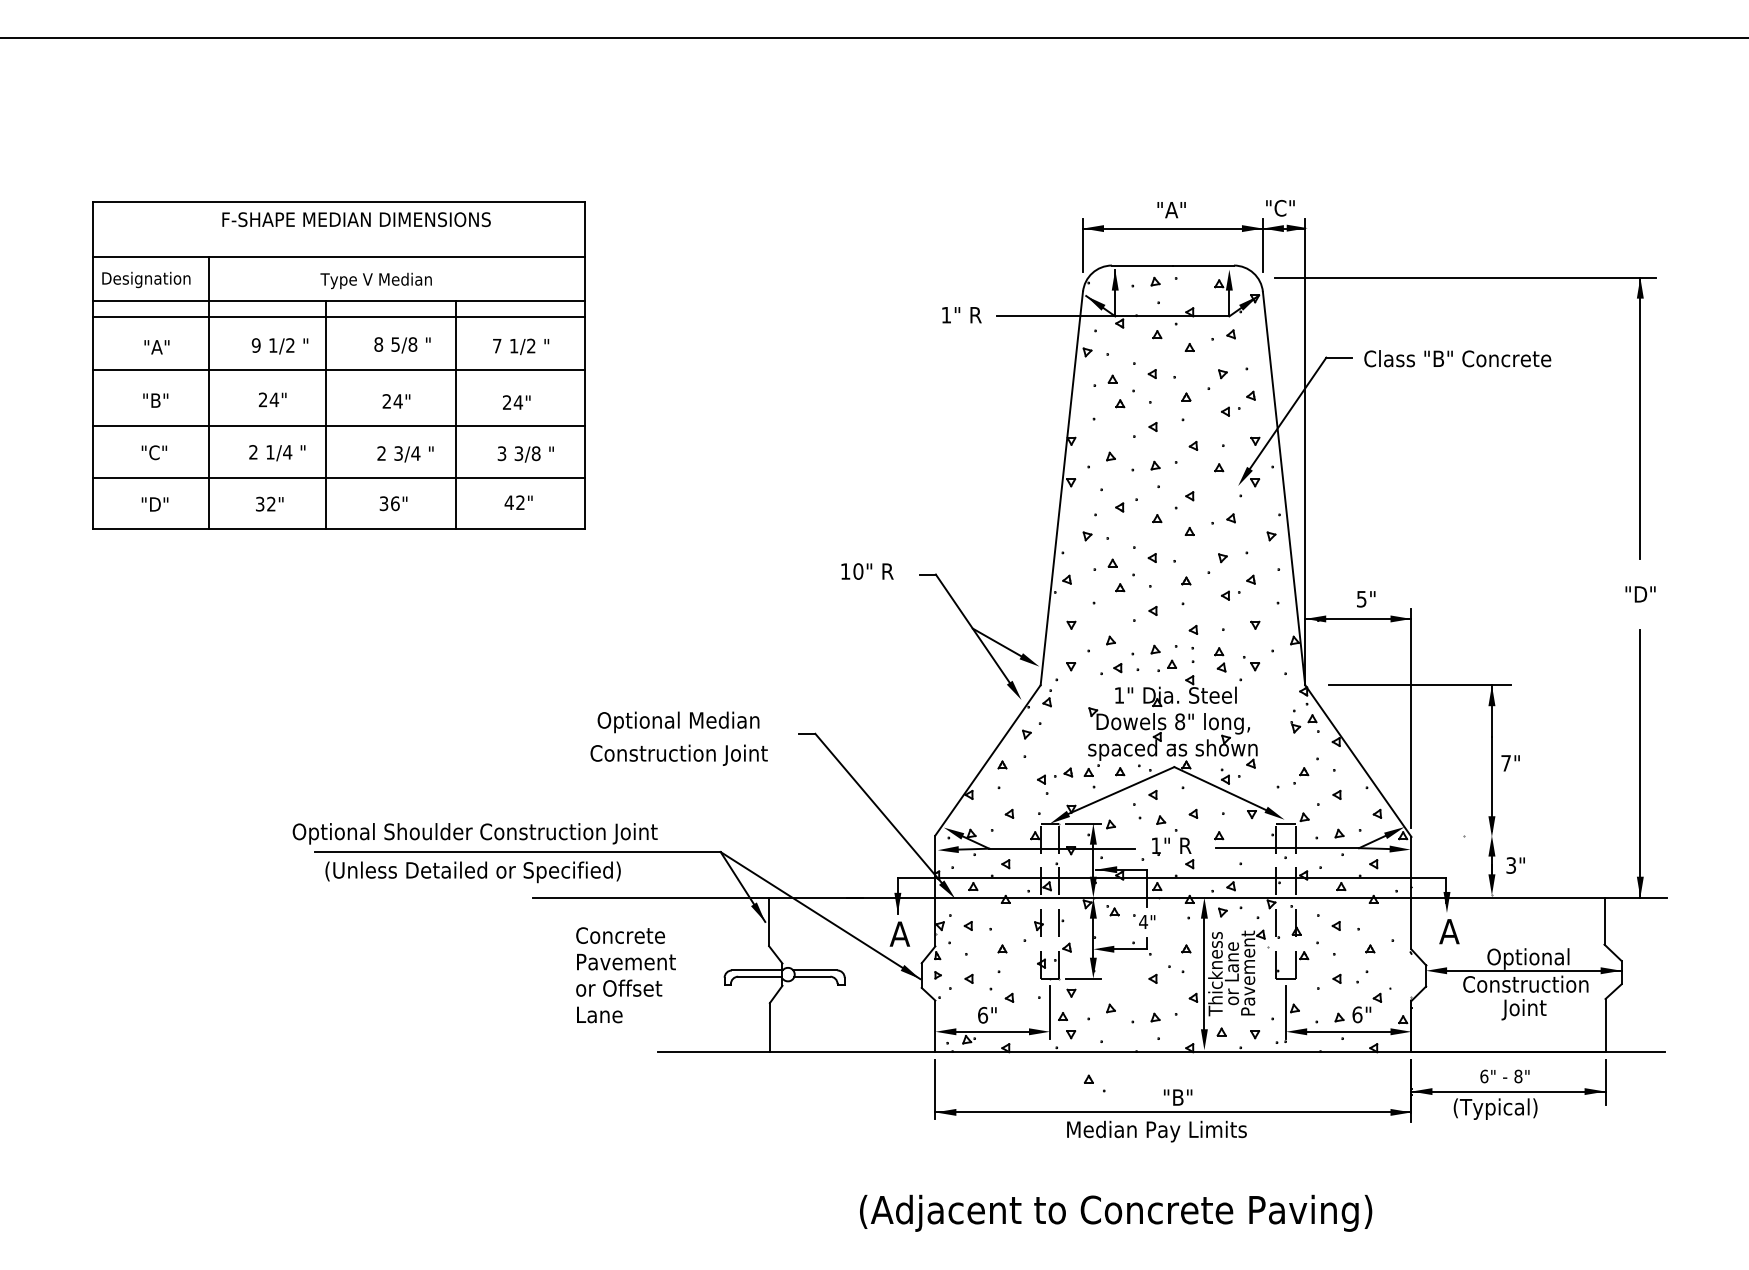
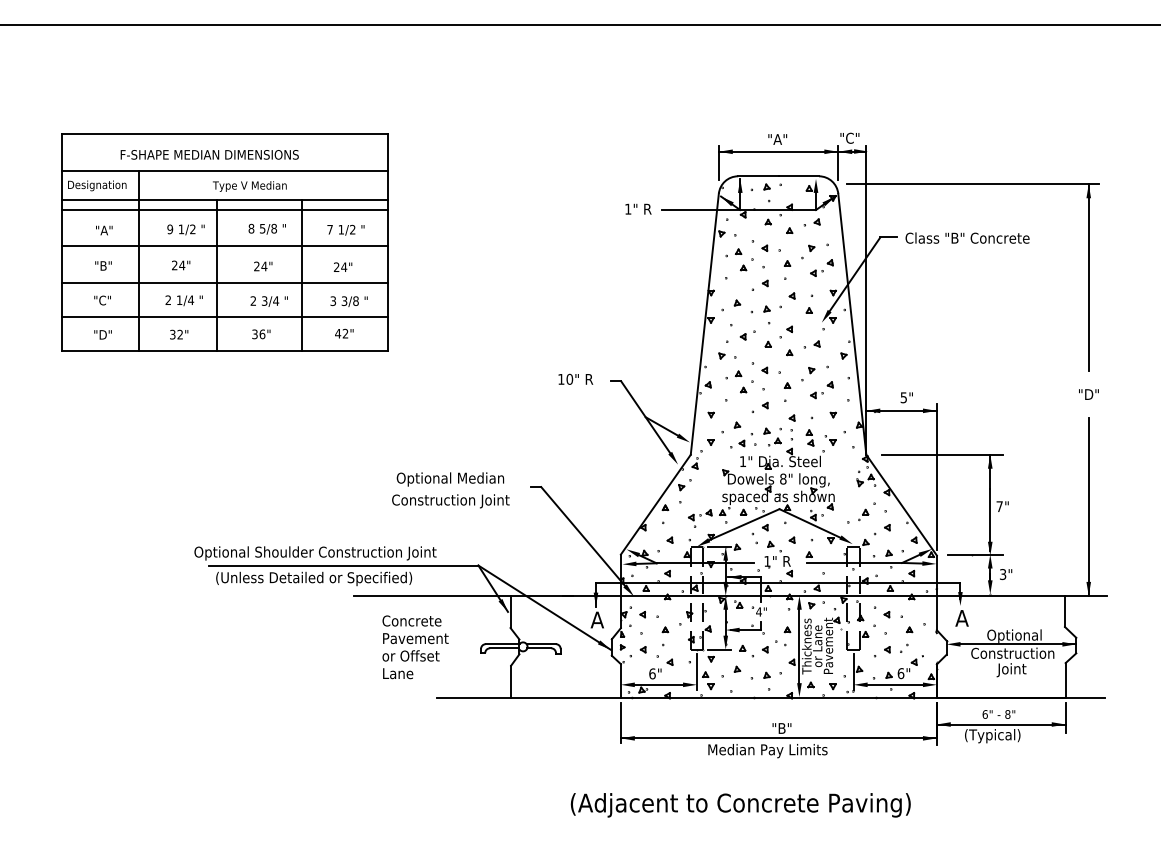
text: (356, 219) -> (209, 154), moved
line: (1468, 835) -> (974, 554), added
part: (1094, 1084) -> (746, 651), moved

